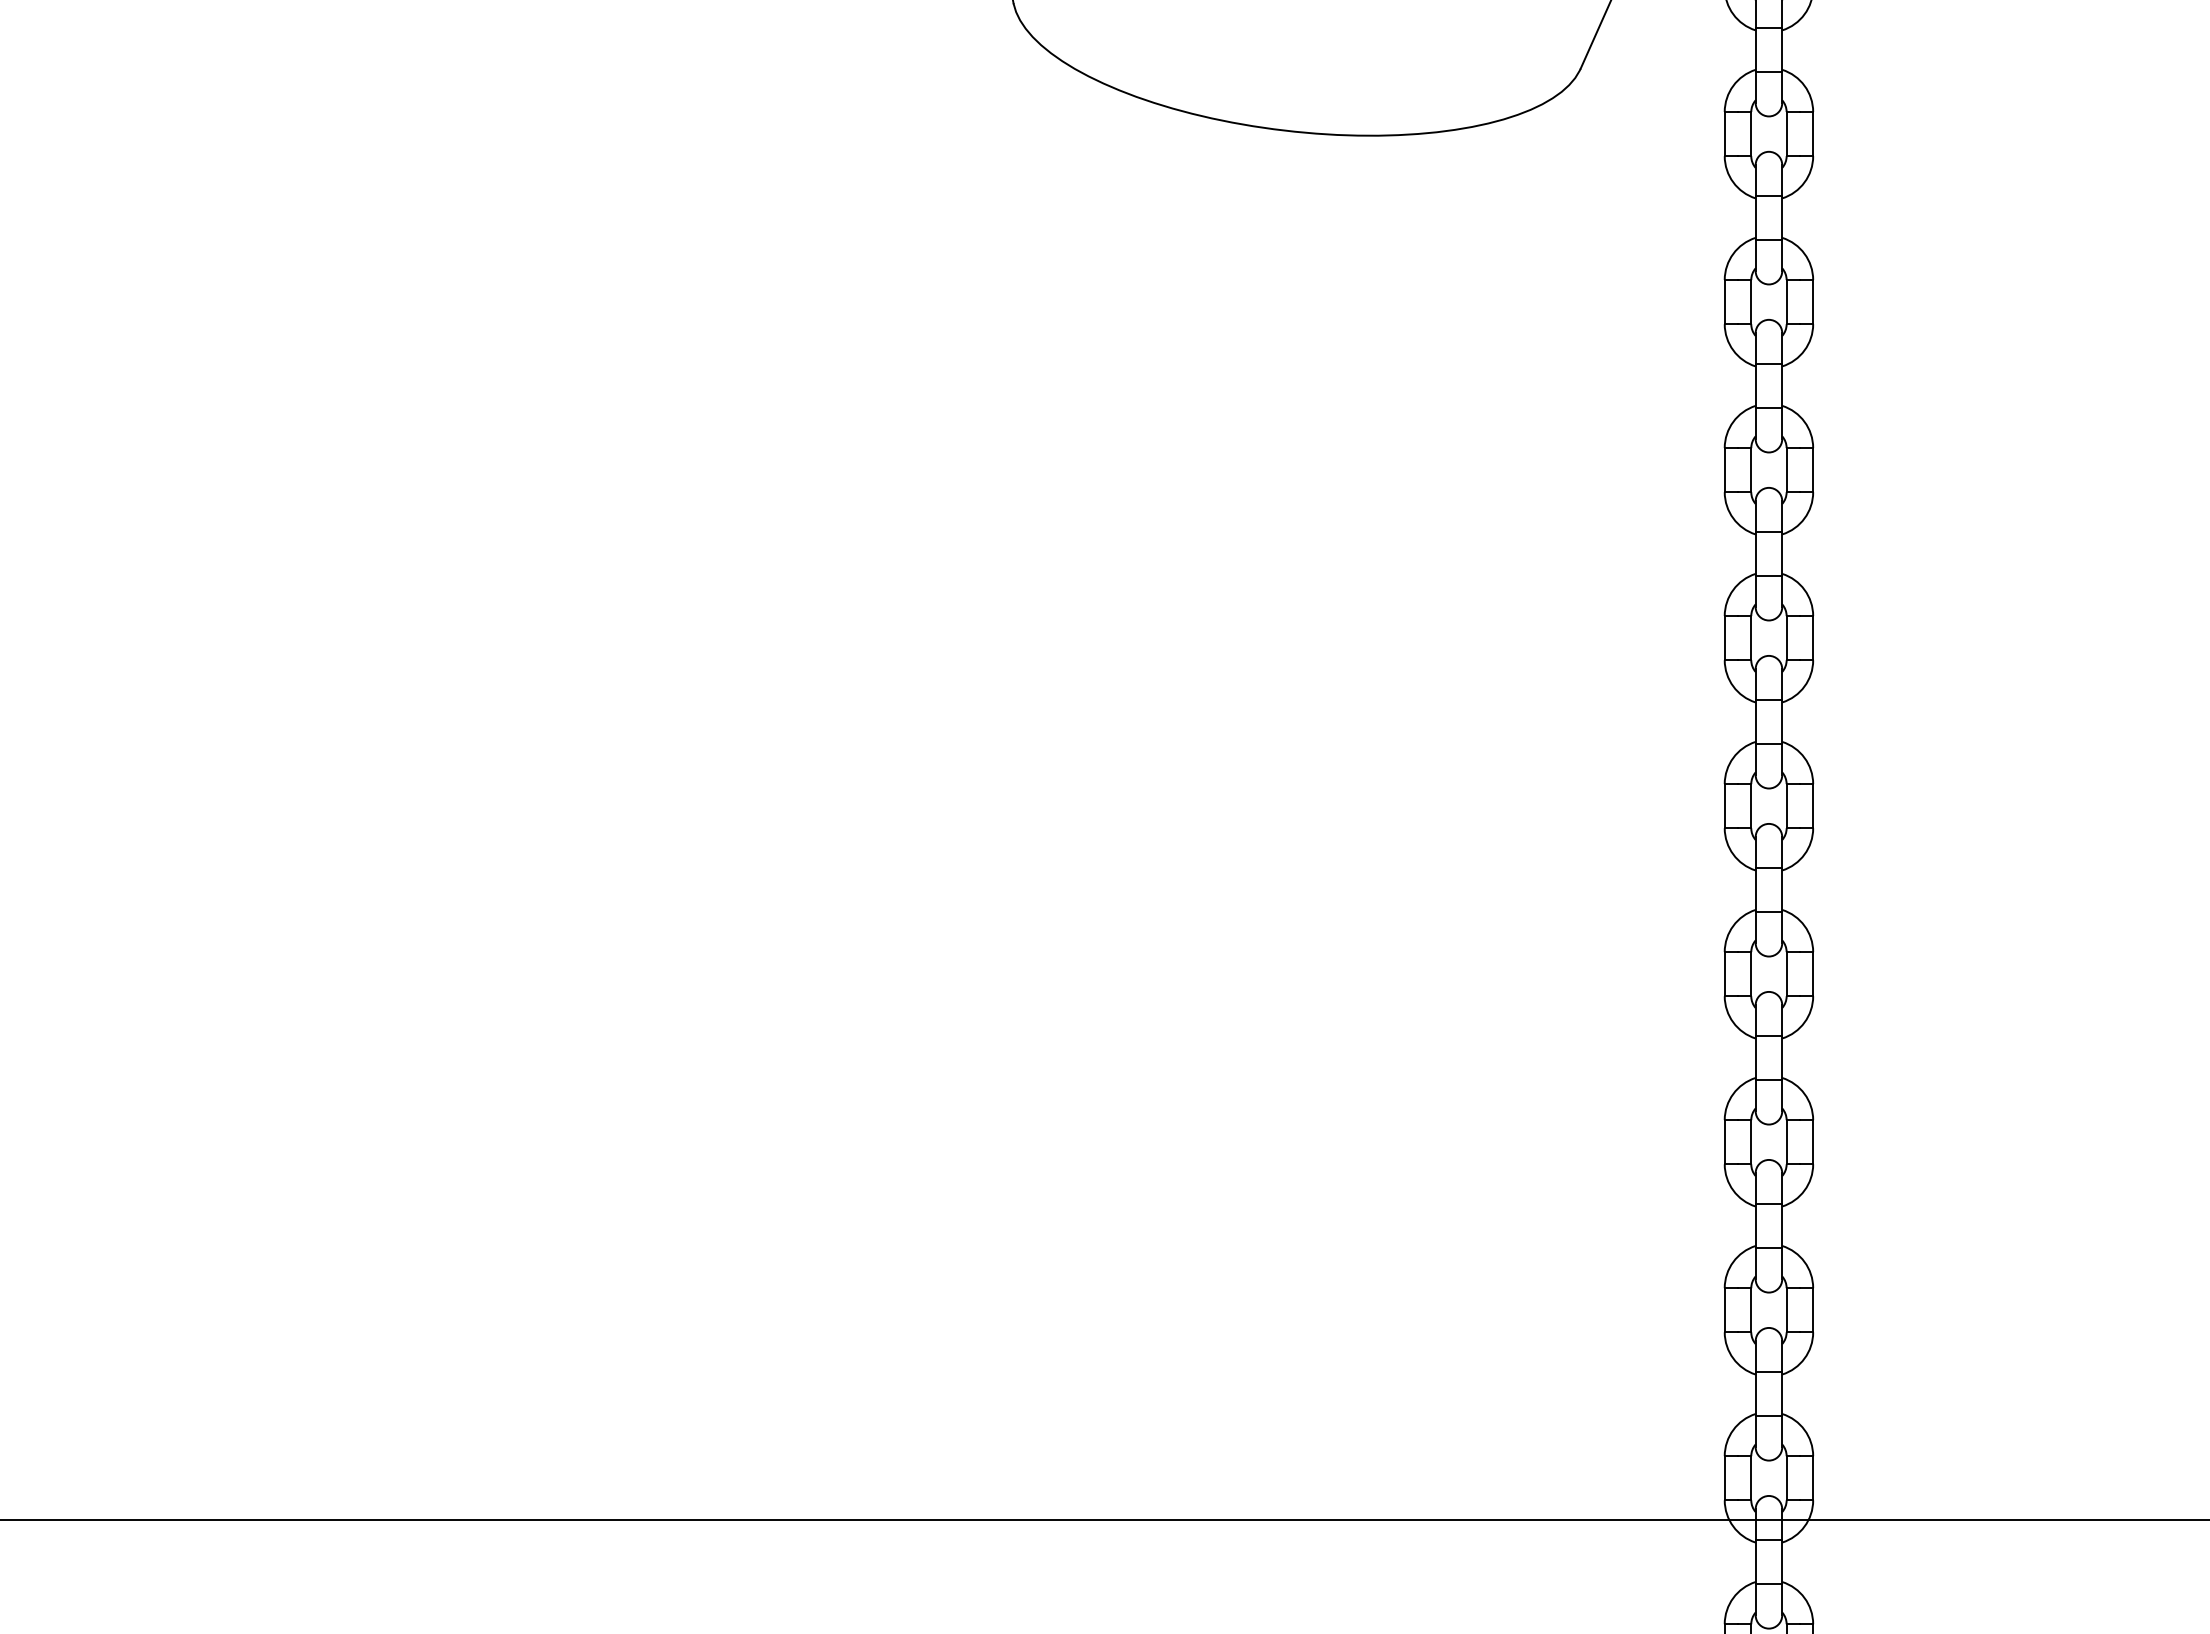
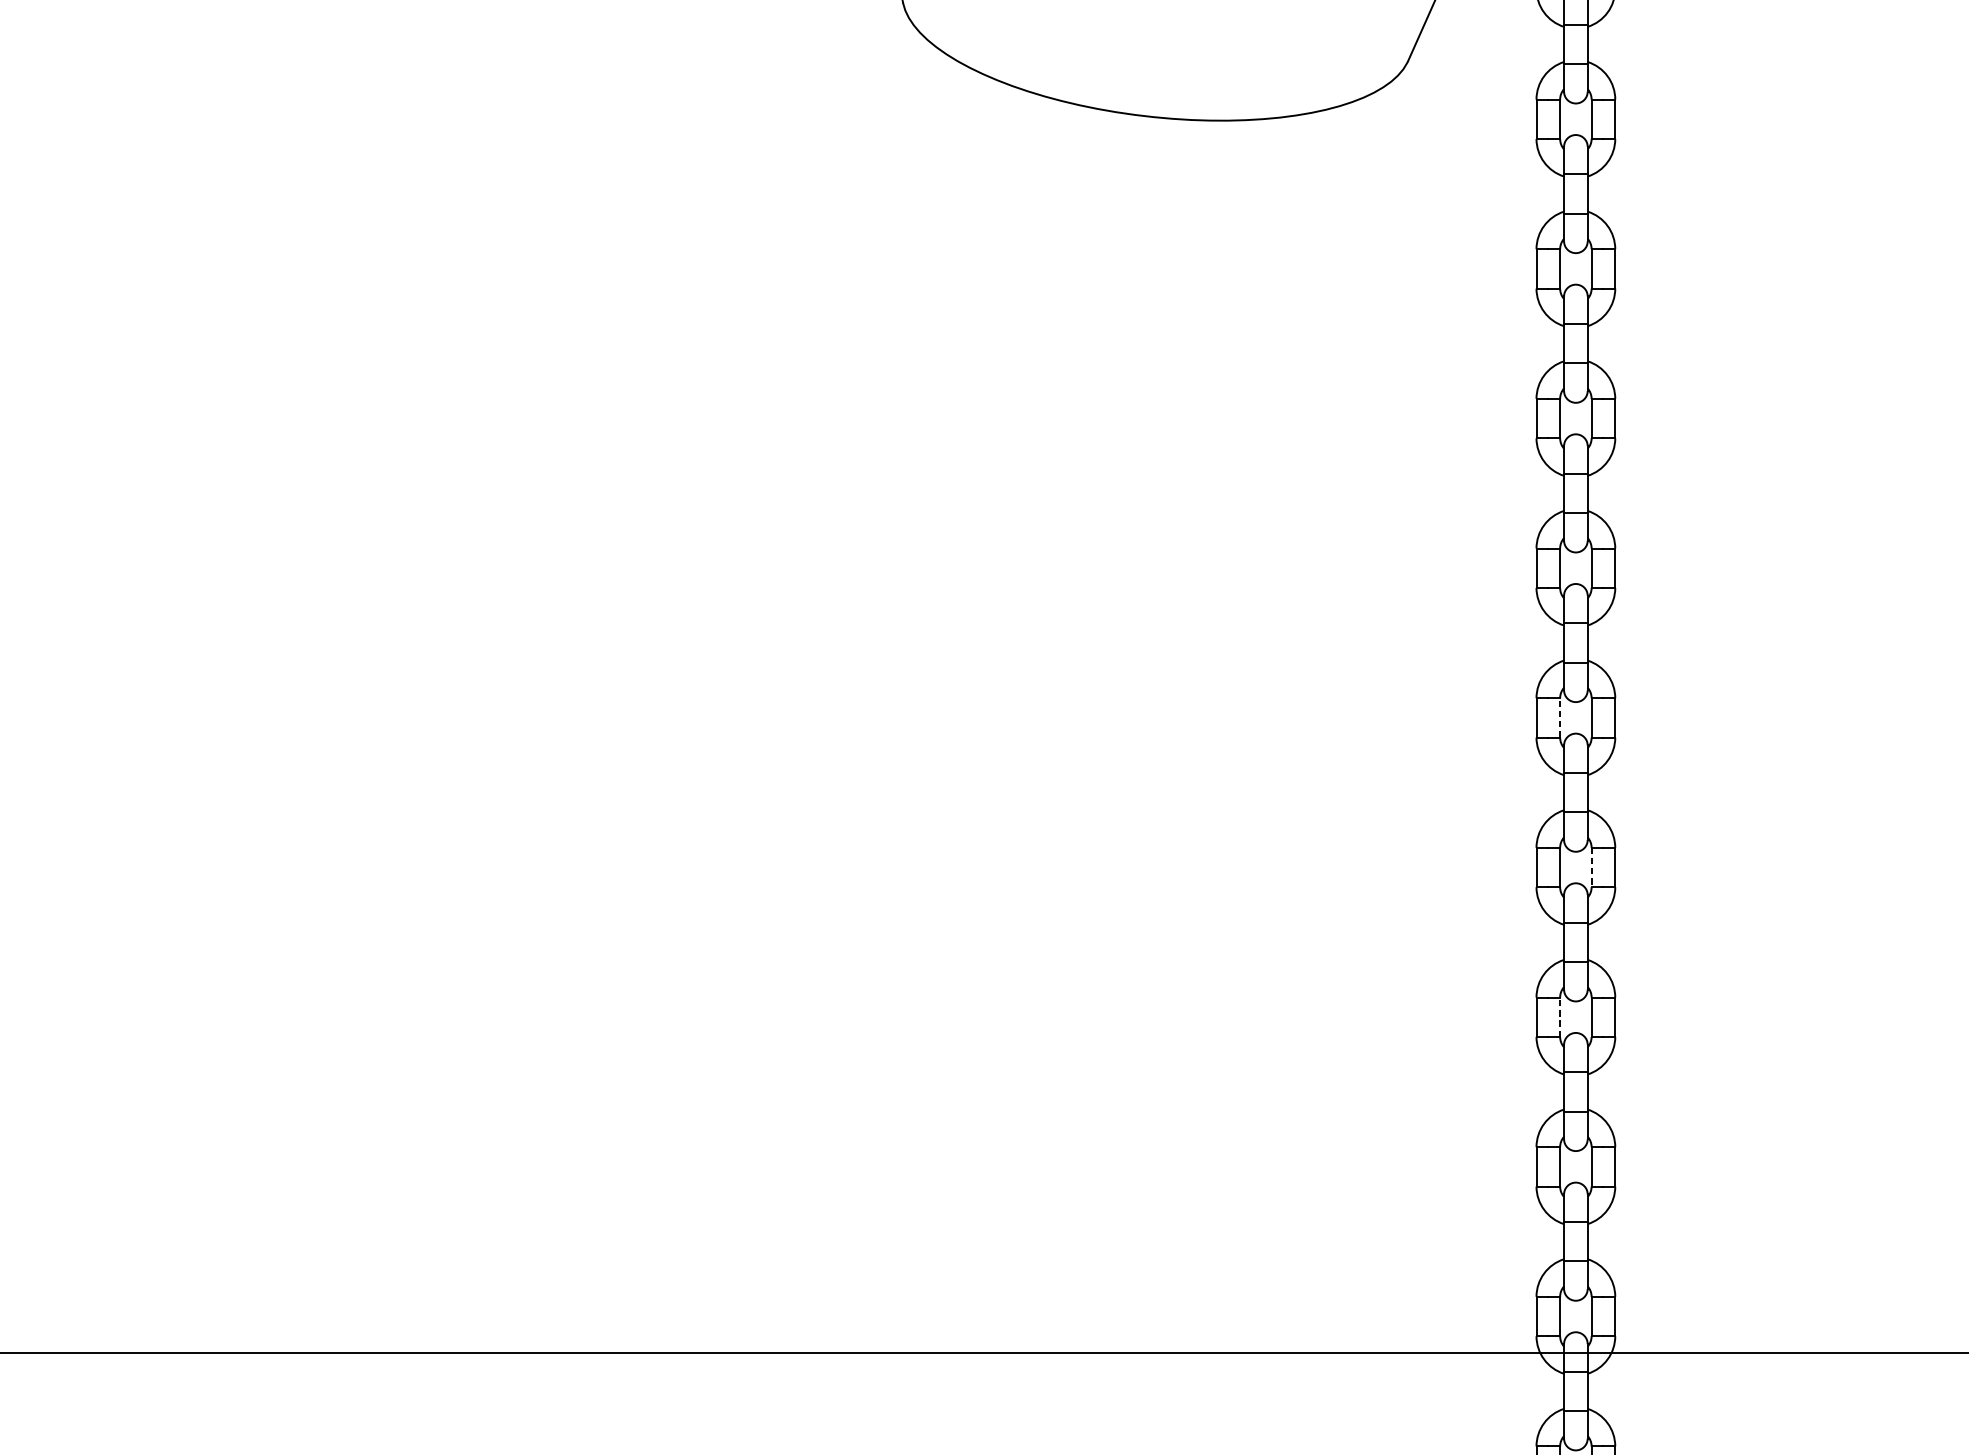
line: (1751, 805) -> (1560, 717), solid -> dashed
line: (1786, 974) -> (1591, 867), solid -> dashed
line: (1751, 1141) -> (1560, 1016), solid -> dashed

